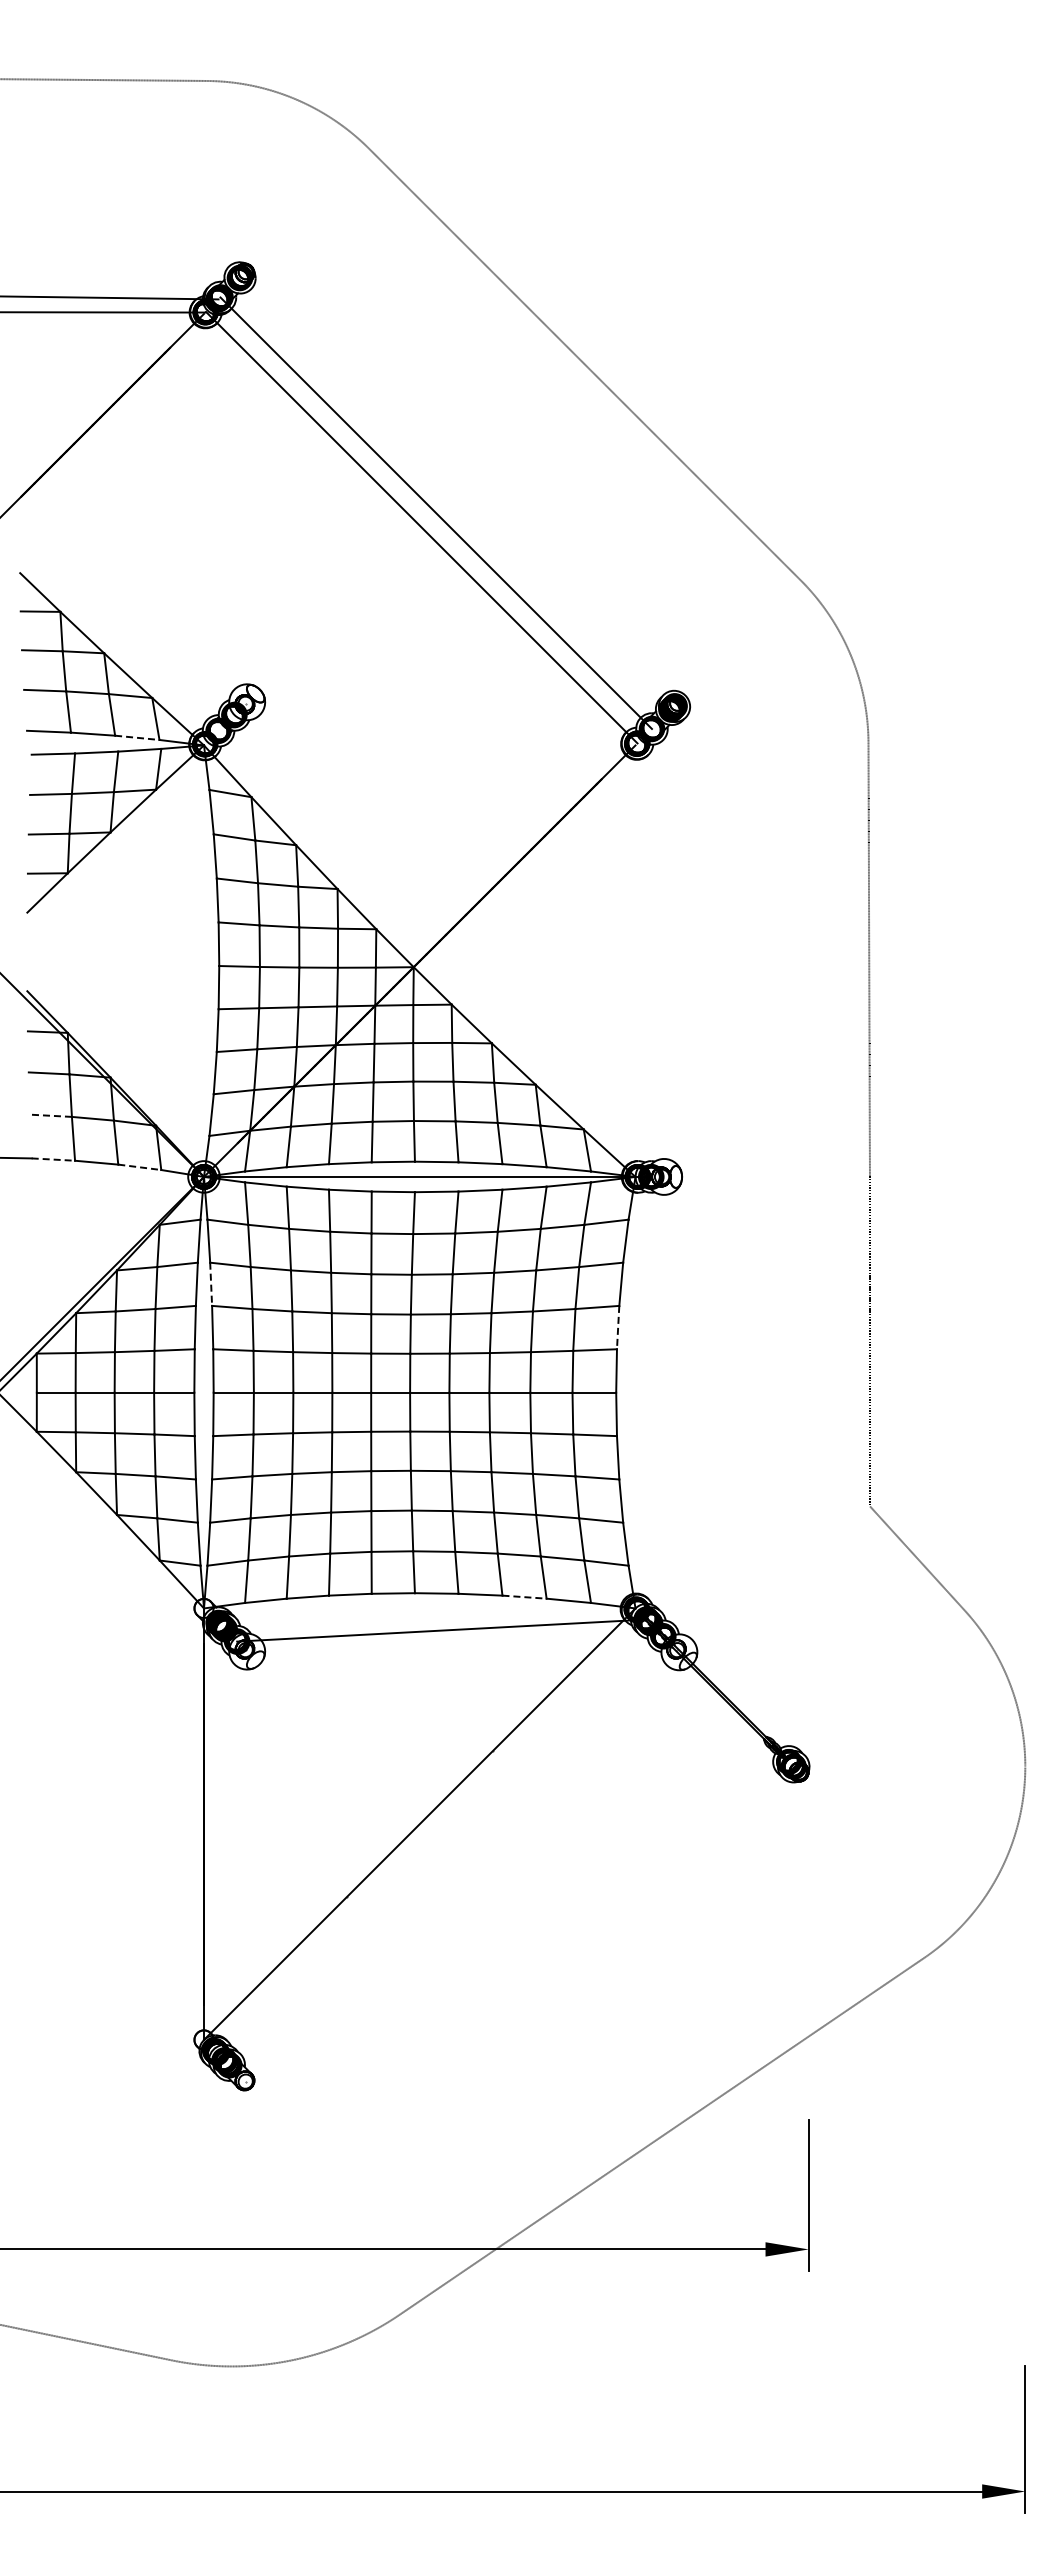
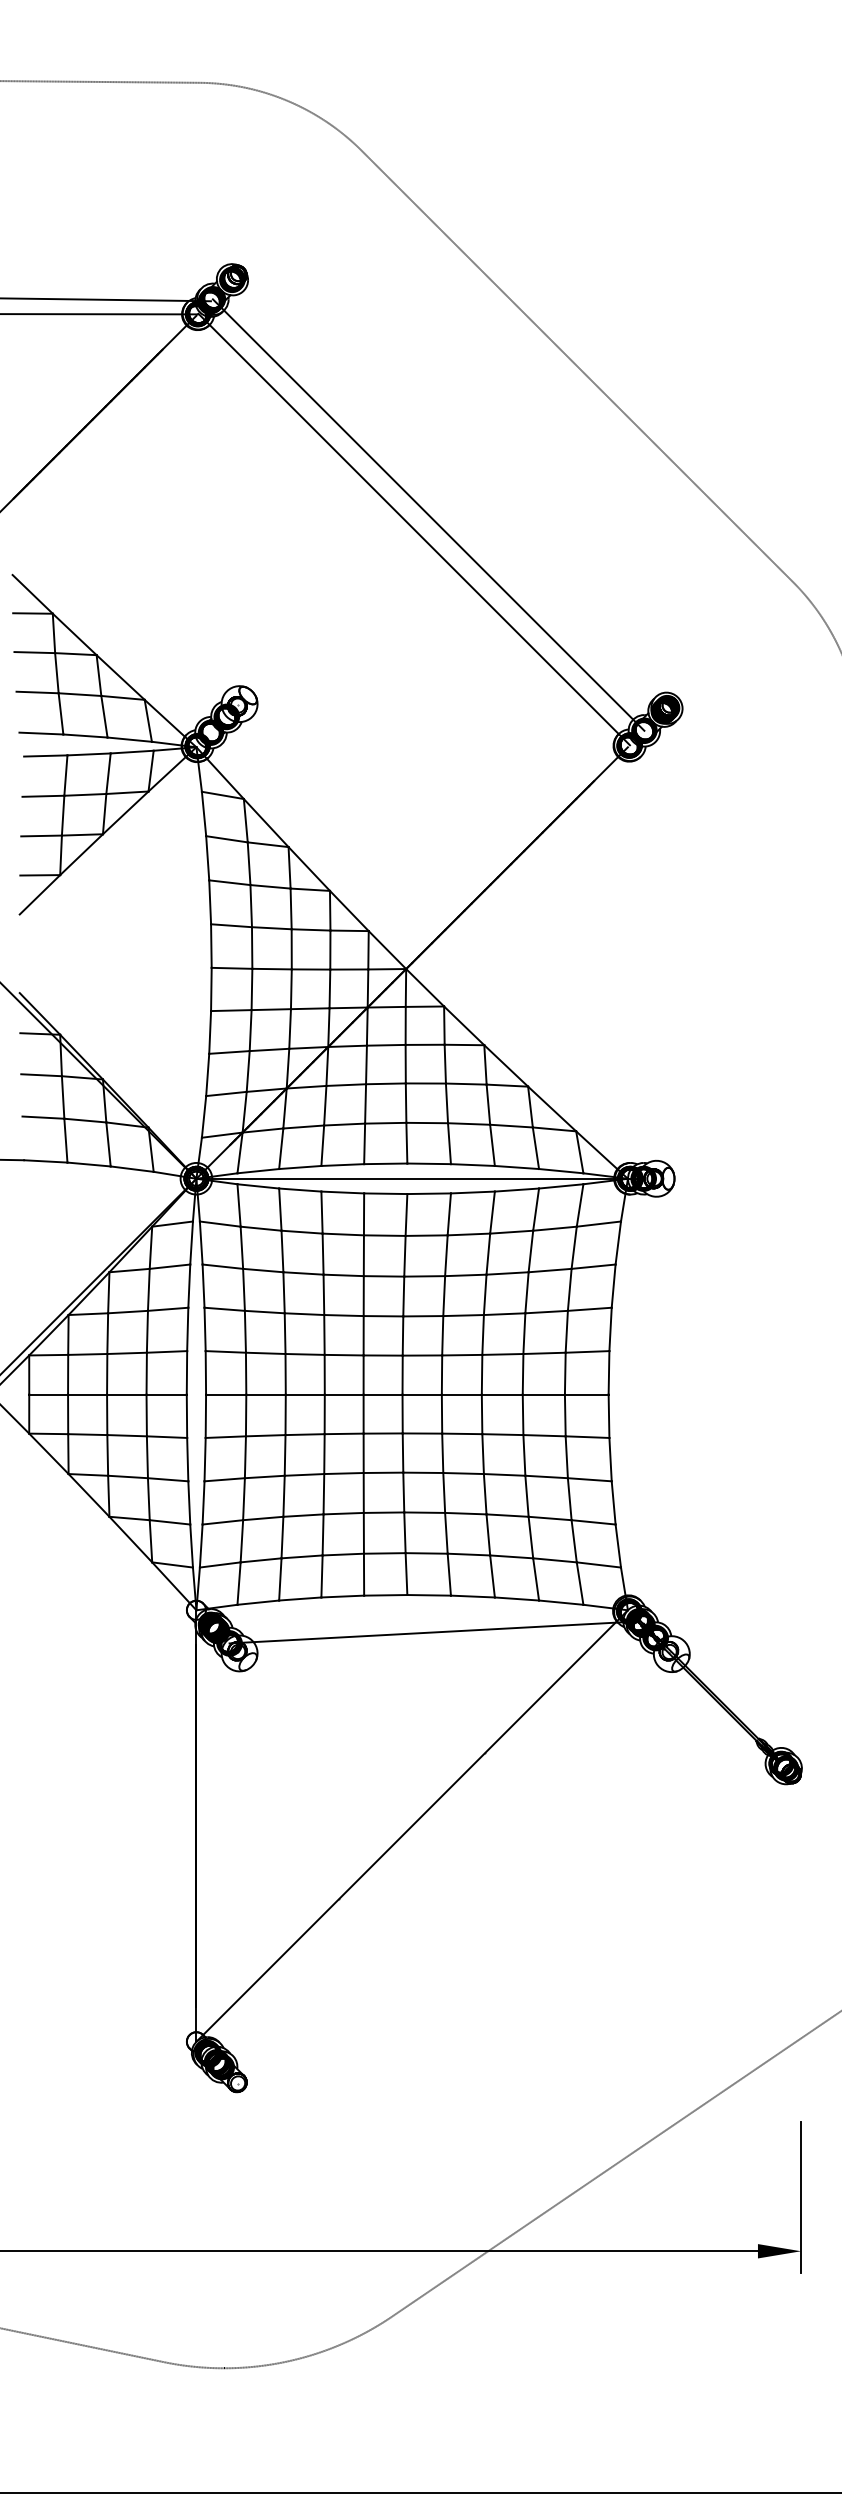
line: (137, 737) -> (129, 739), dashed -> solid
line: (51, 1115) -> (43, 1117), dashed -> solid
line: (53, 1159) -> (45, 1161), dashed -> solid
line: (139, 1167) -> (131, 1169), dashed -> solid
line: (211, 1284) -> (203, 1286), dashed -> solid
line: (618, 1327) -> (610, 1329), dashed -> solid
line: (525, 1597) -> (517, 1599), dashed -> solid

